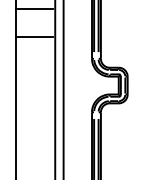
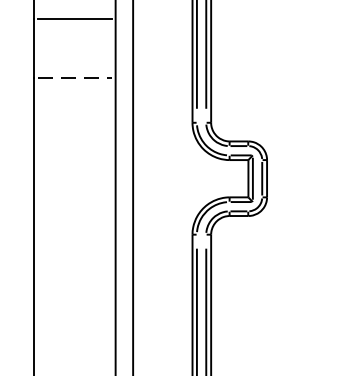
line: (35, 37) -> (74, 78), solid -> dashed

